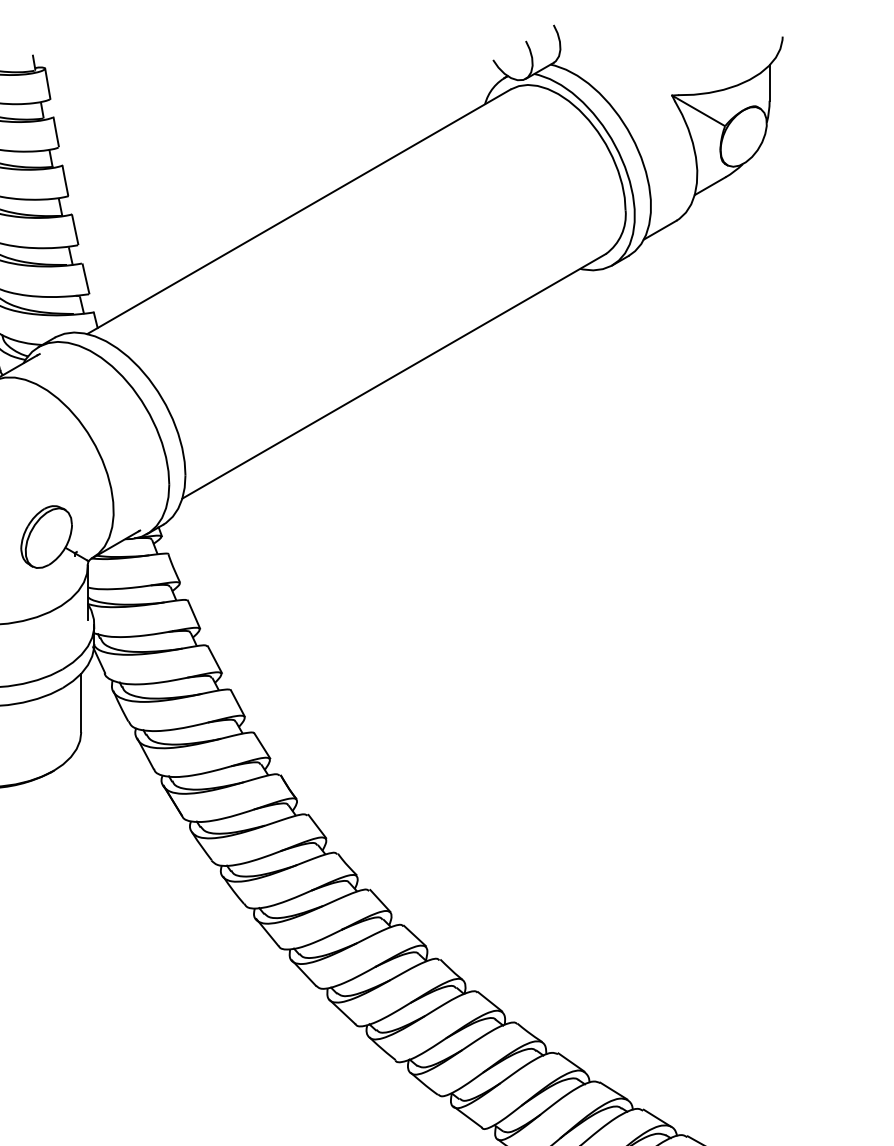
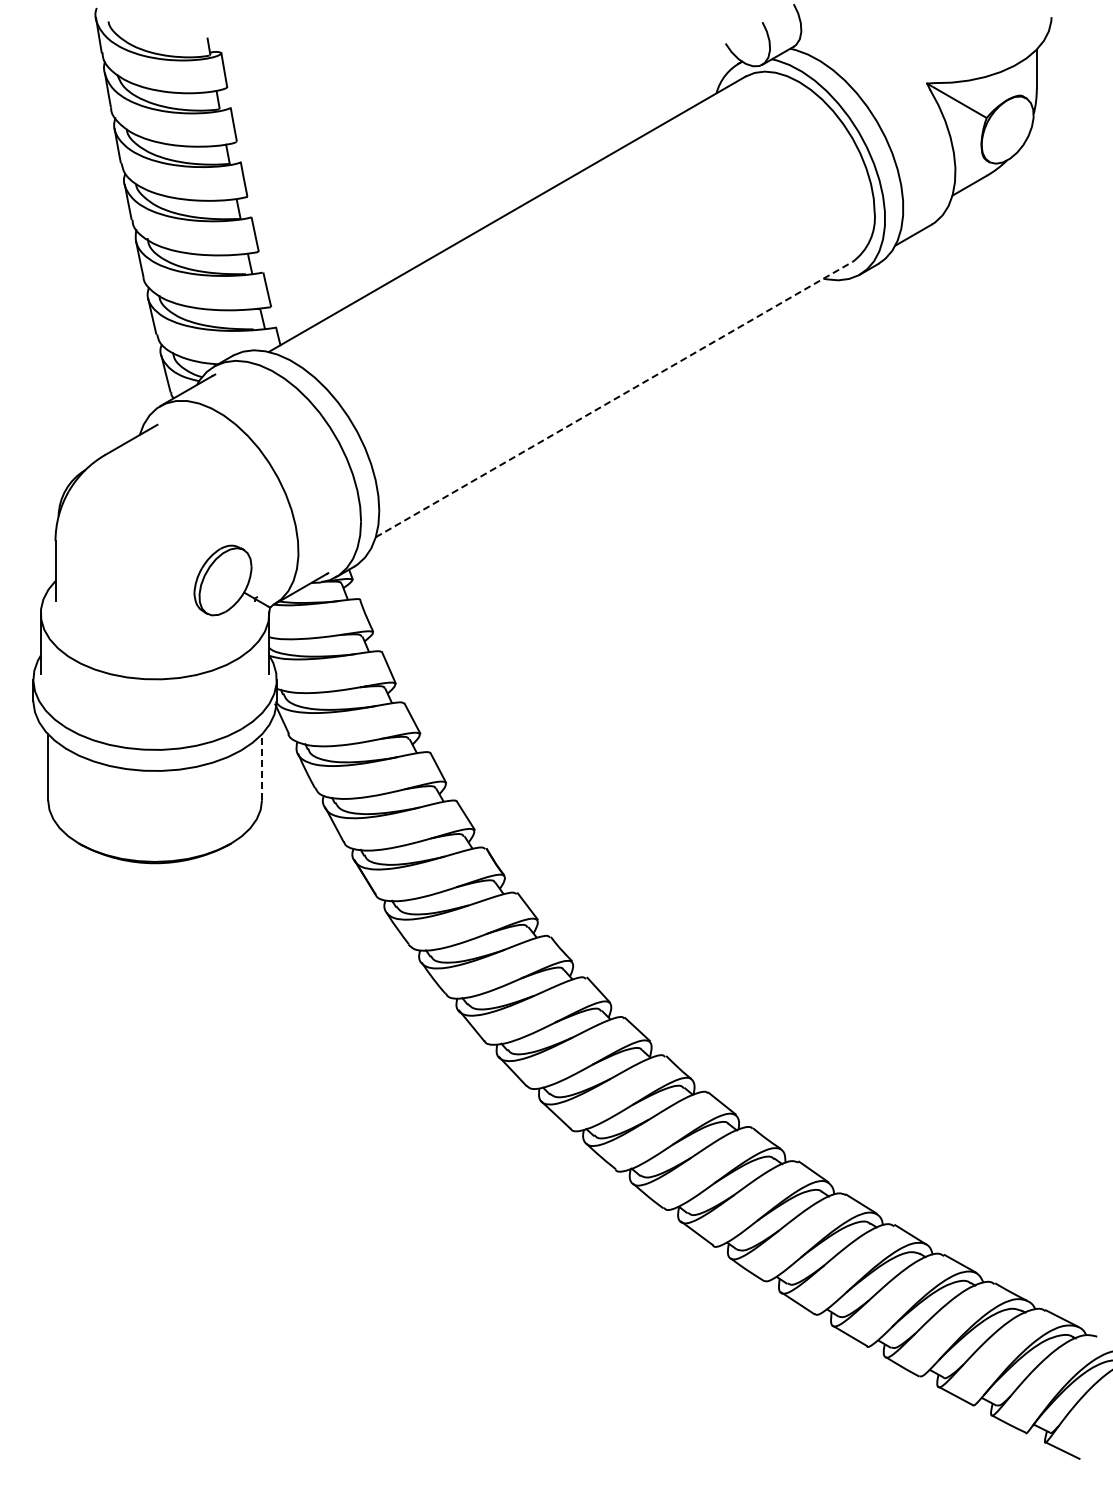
line: (394, 376) -> (614, 399), solid -> dashed
line: (81, 703) -> (262, 767), solid -> dashed

